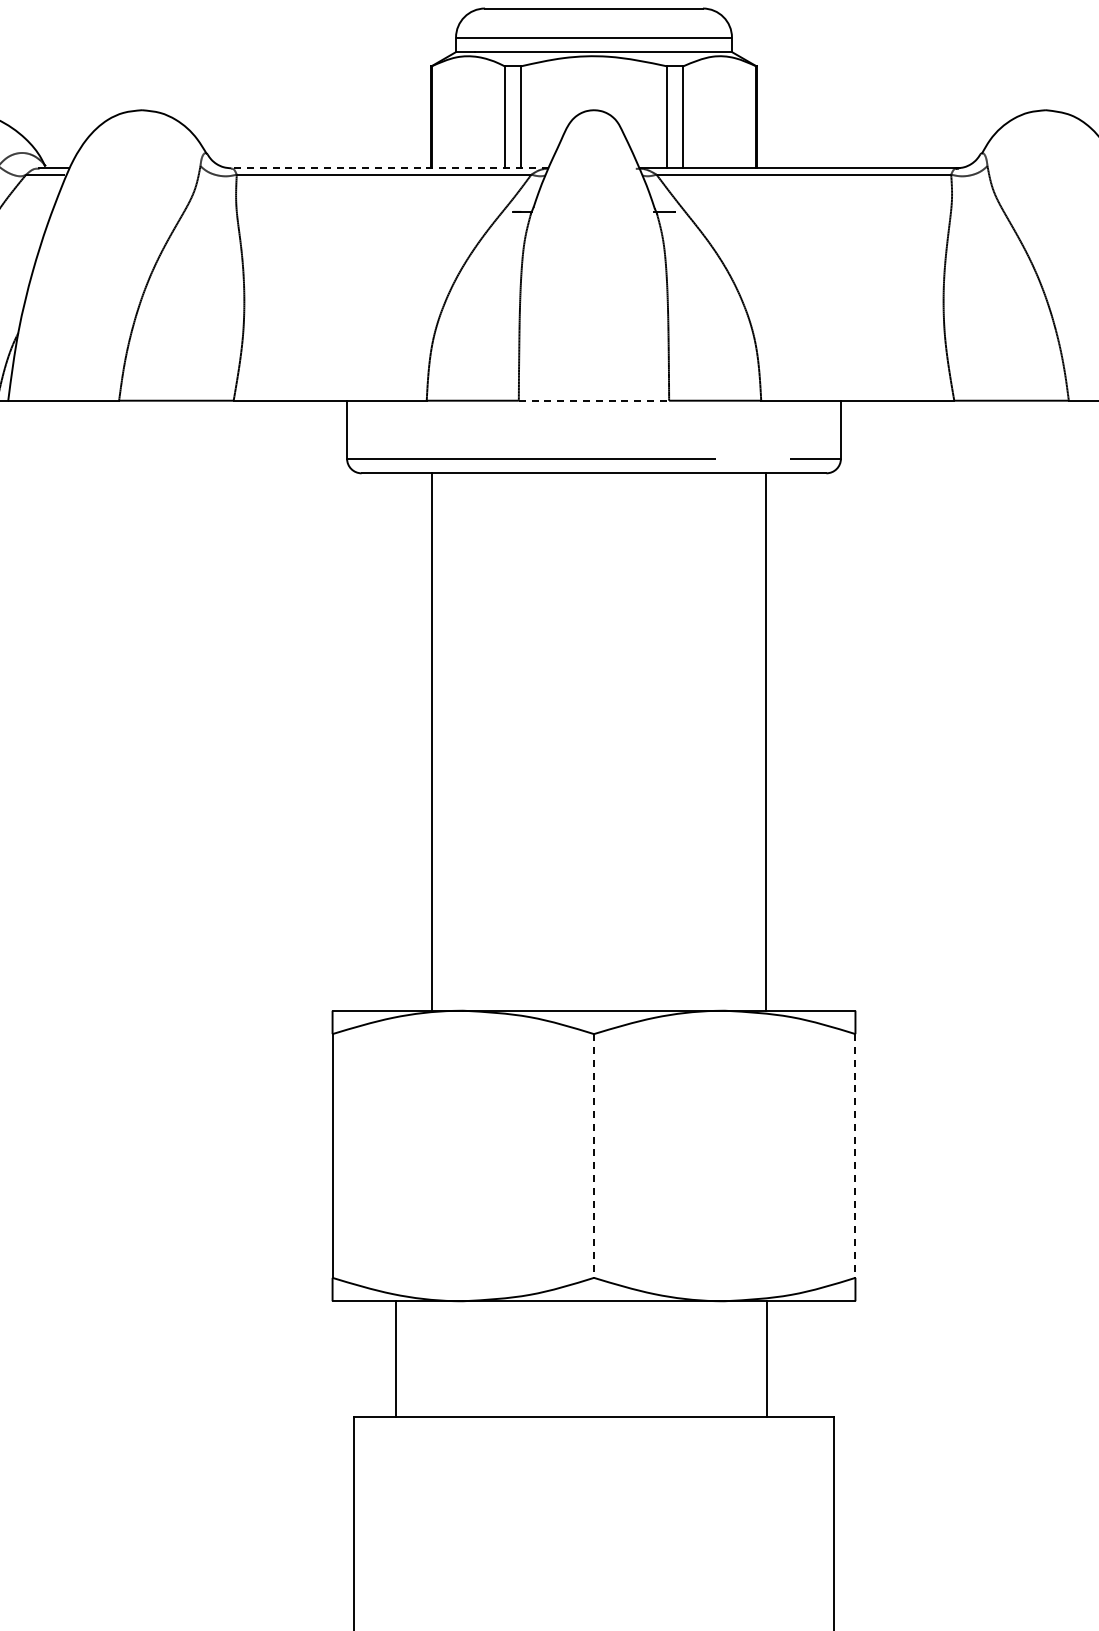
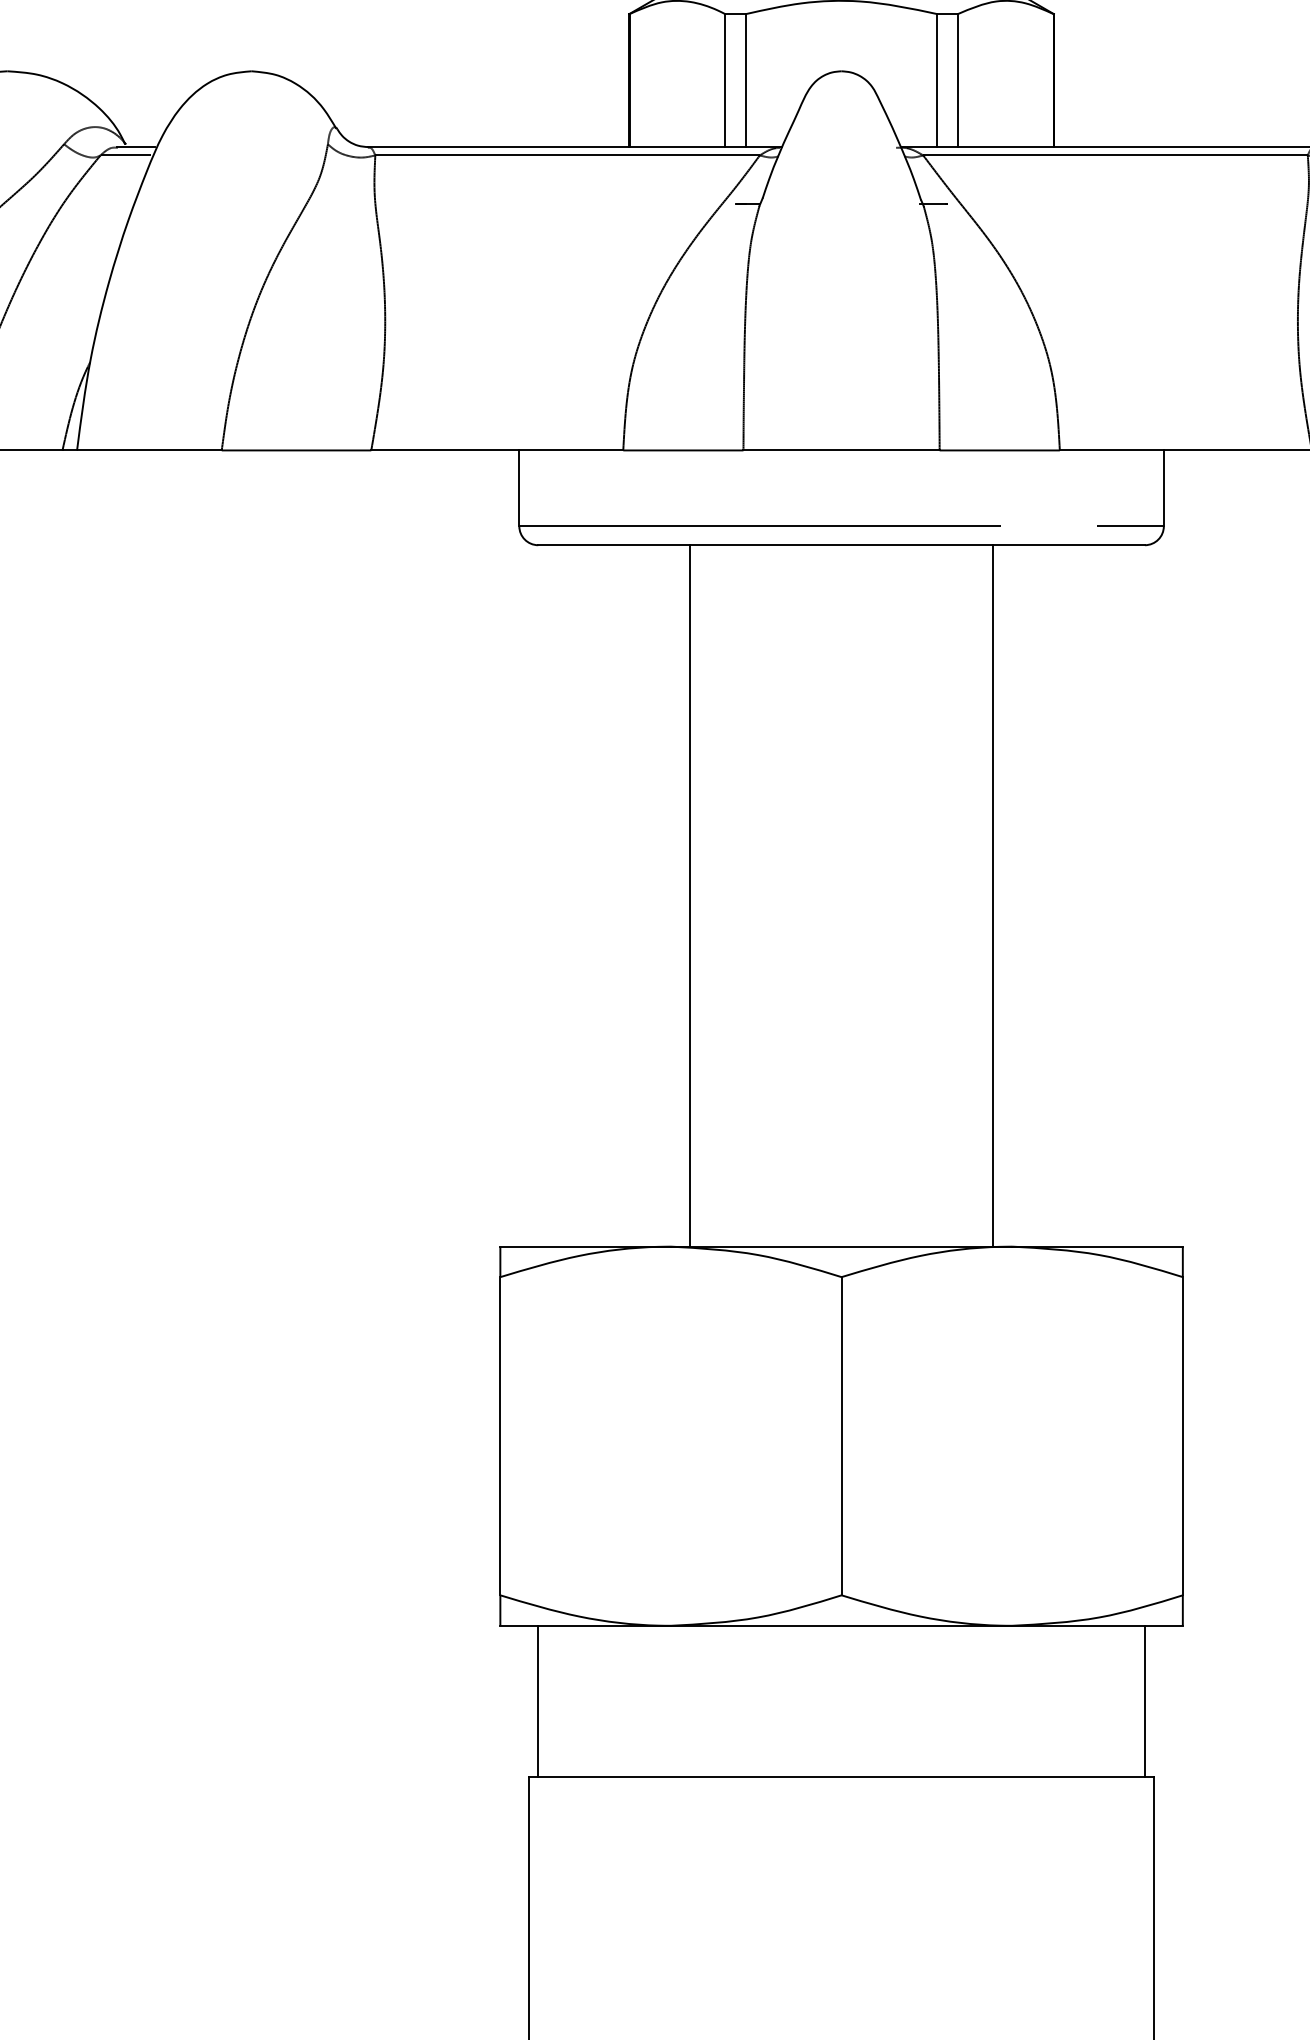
line: (389, 168) -> (574, 147), dashed -> solid
line: (594, 400) -> (842, 450), dashed -> solid
line: (431, 741) -> (689, 895), moved
line: (766, 741) -> (993, 895), moved
line: (594, 1155) -> (842, 1435), dashed -> solid
line: (855, 1155) -> (1182, 1435), dashed -> solid
line: (395, 1359) -> (538, 1701), moved
line: (767, 1359) -> (1145, 1701), moved

